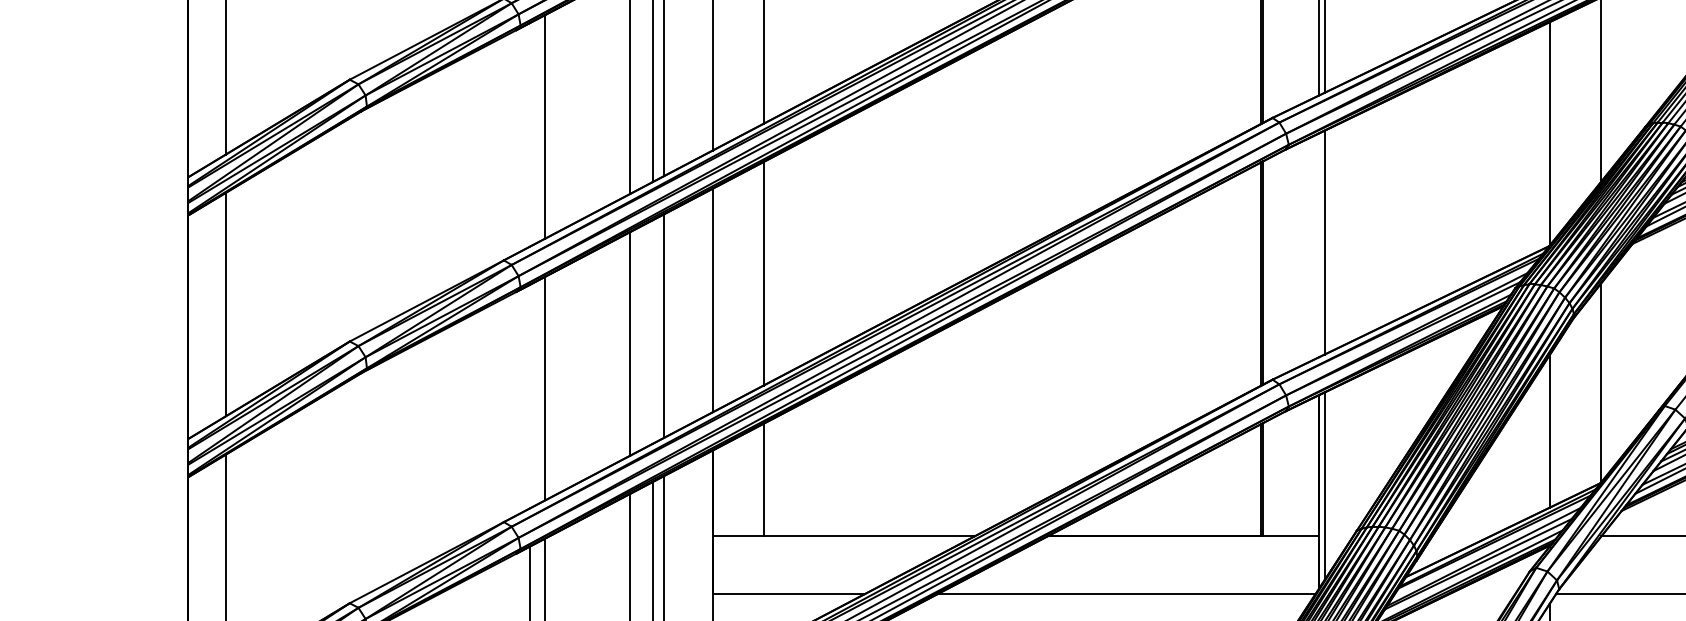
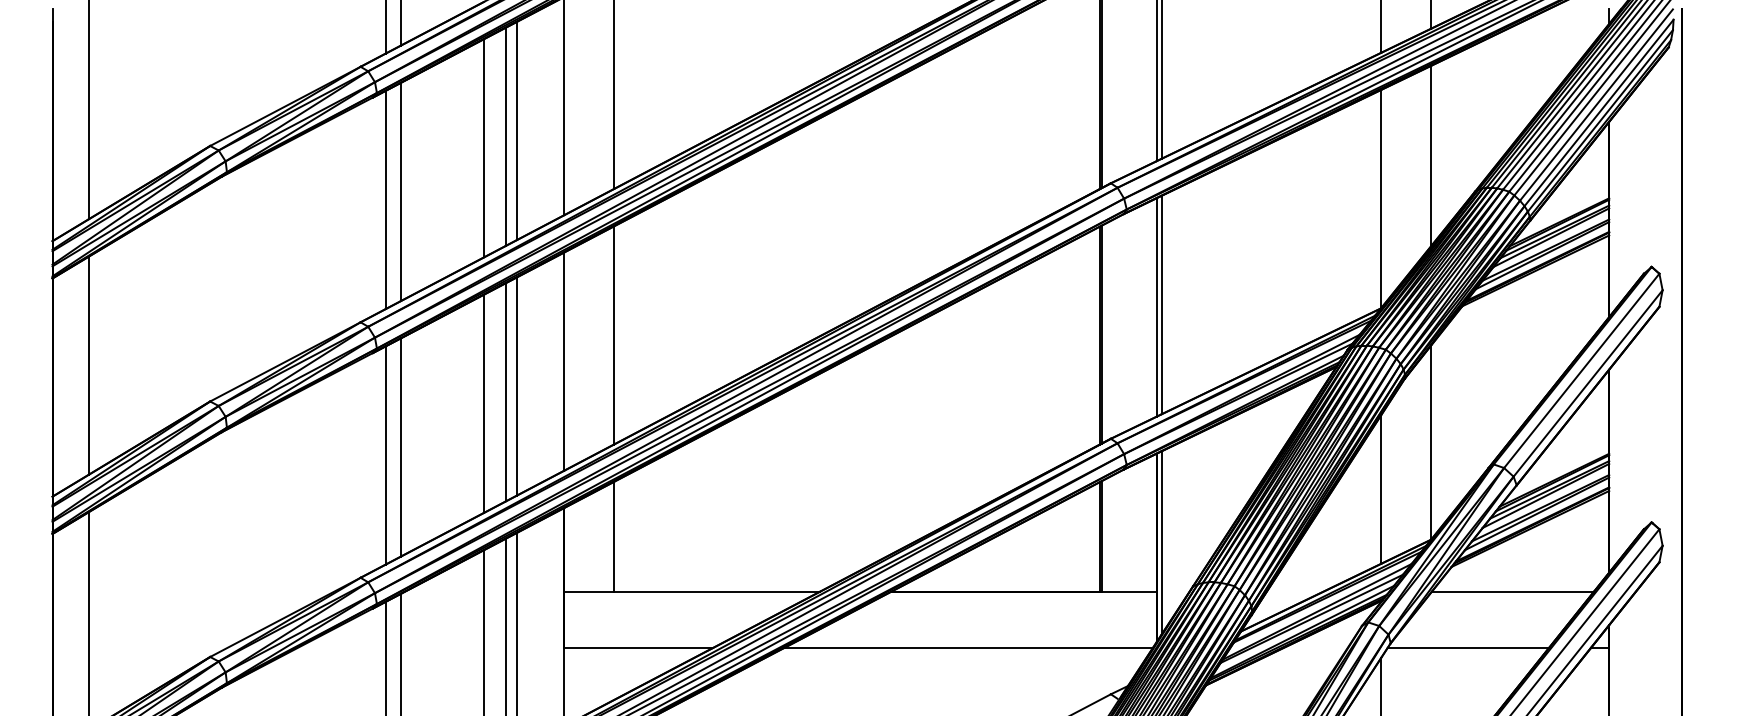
line: (529, 134) -> (385, 199), added
line: (1319, 245) -> (1156, 307), added
line: (652, 332) -> (505, 392), added
line: (529, 396) -> (385, 455), added

